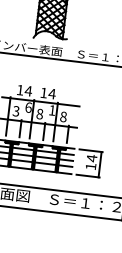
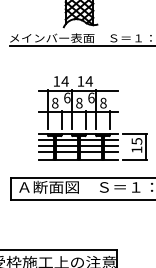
text: (52, 109) -> (91, 97), 1 -> 6
text: (16, 110) -> (55, 102), 3 -> 8
text: (91, 158) -> (136, 141), 14 -> 15

